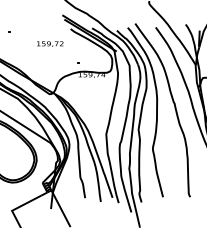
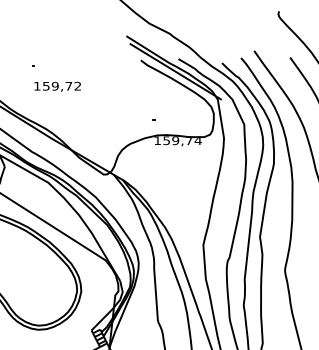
text: (50, 43) -> (58, 85), moved

